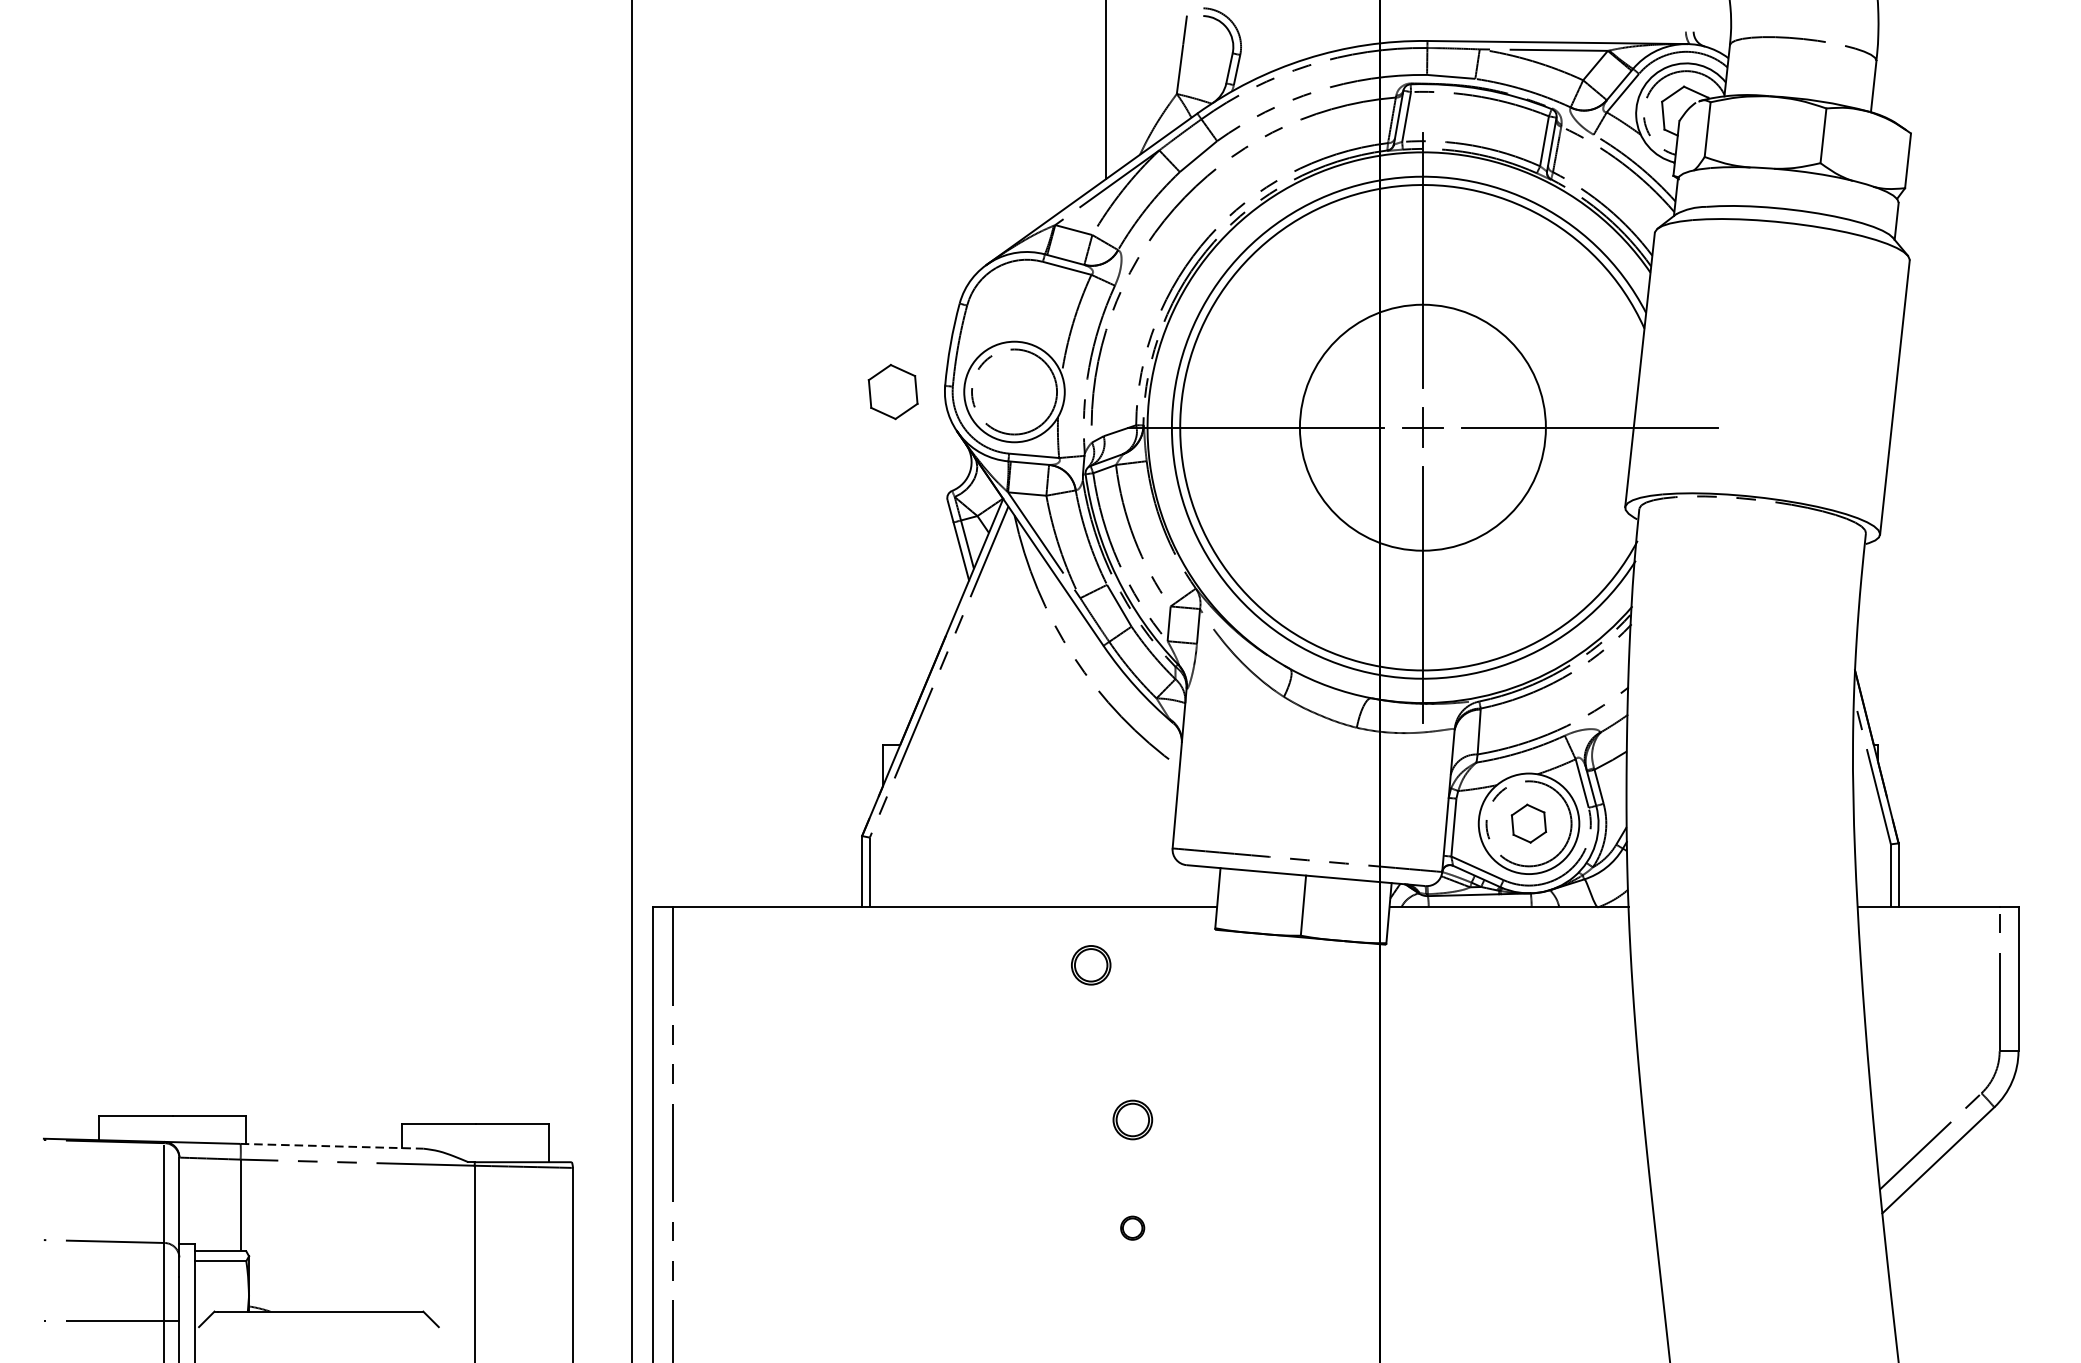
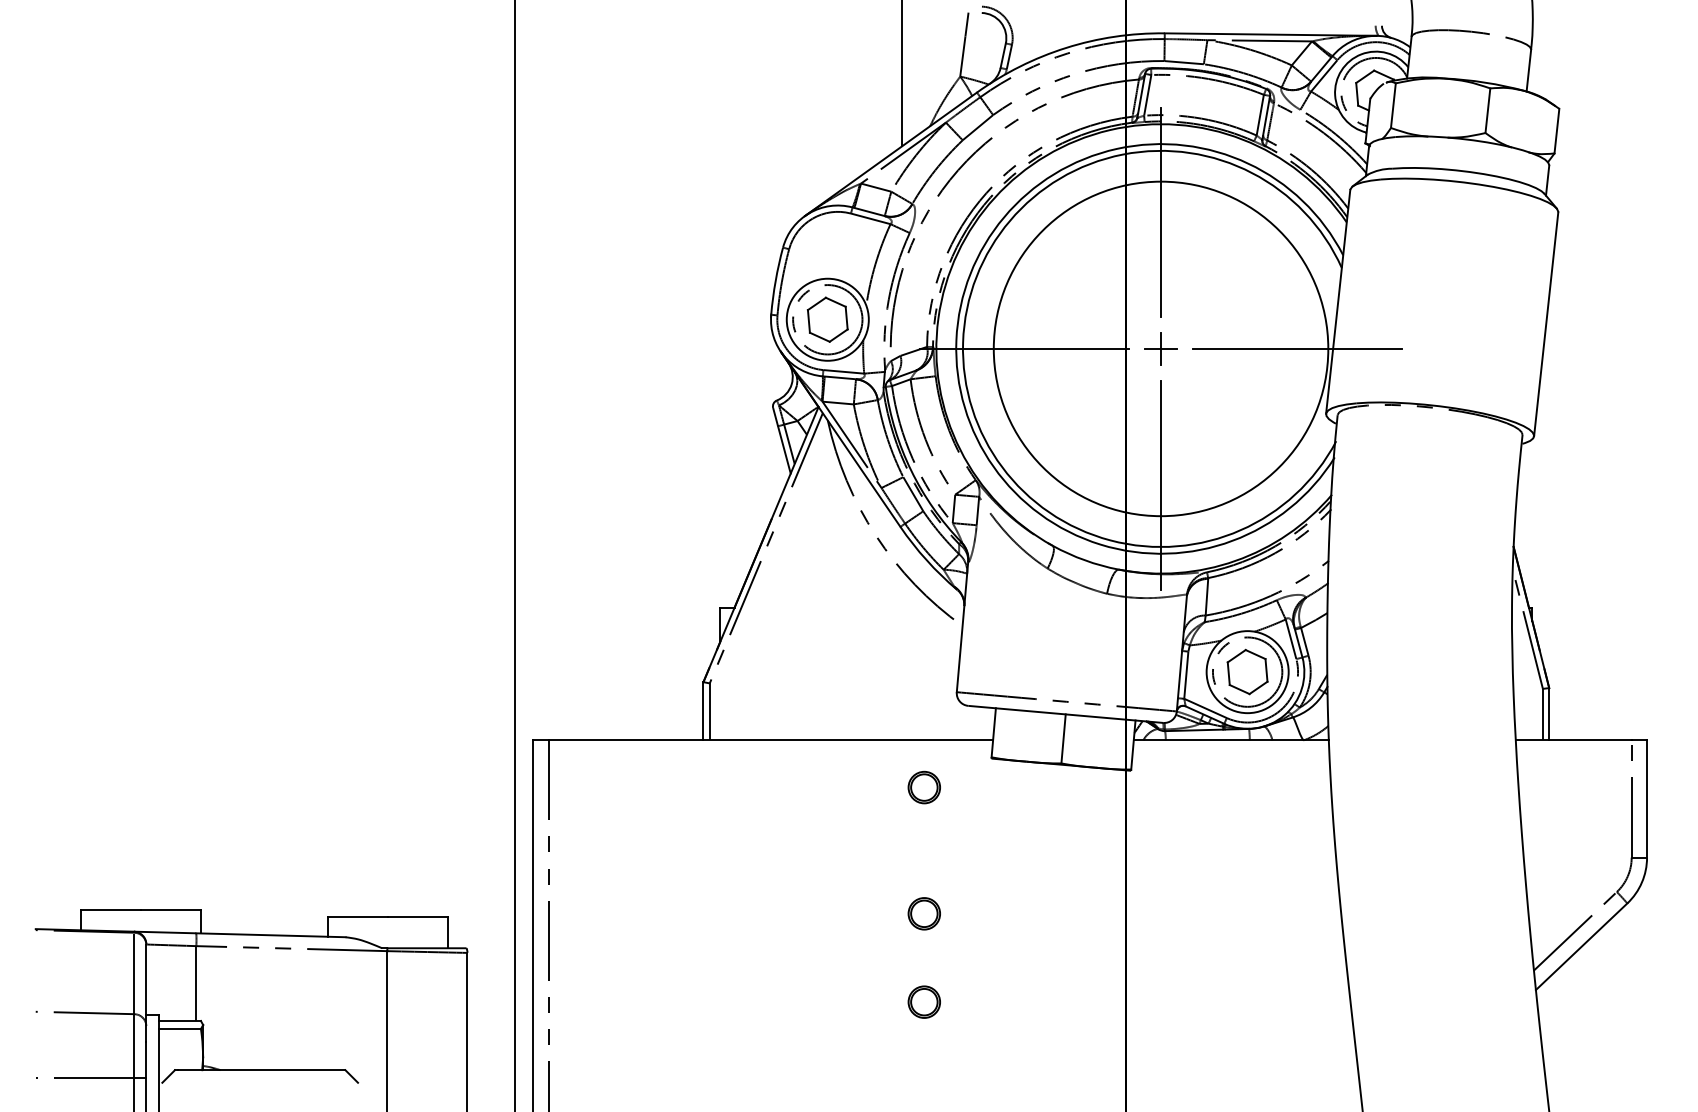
part: (892, 391) -> (827, 319), moved
circle: (1422, 427) -> (1160, 348), size x1.67
part: (1528, 823) -> (1247, 671), size x1.43
part: (1090, 965) -> (923, 787), moved
line: (331, 1146) -> (270, 935), dashed -> solid
part: (1131, 1227) -> (923, 1001), size x1.67

